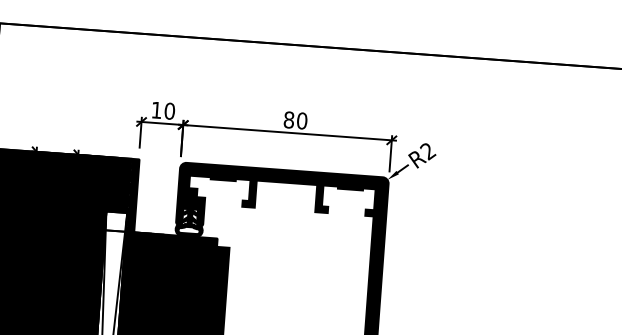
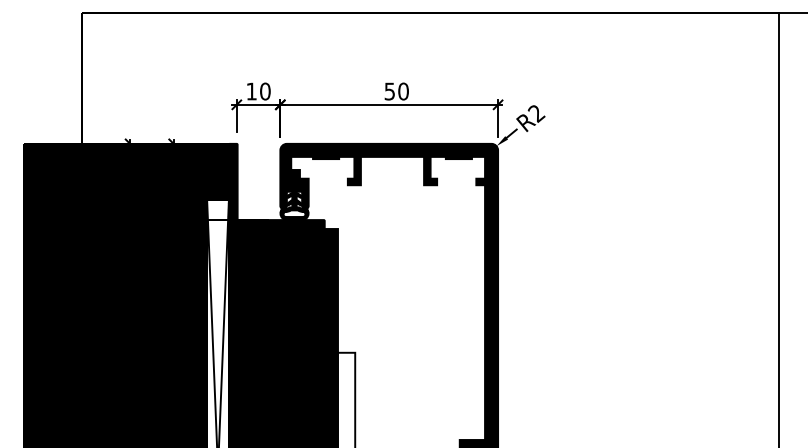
text: (288, 119) -> (389, 91), 80 -> 50

